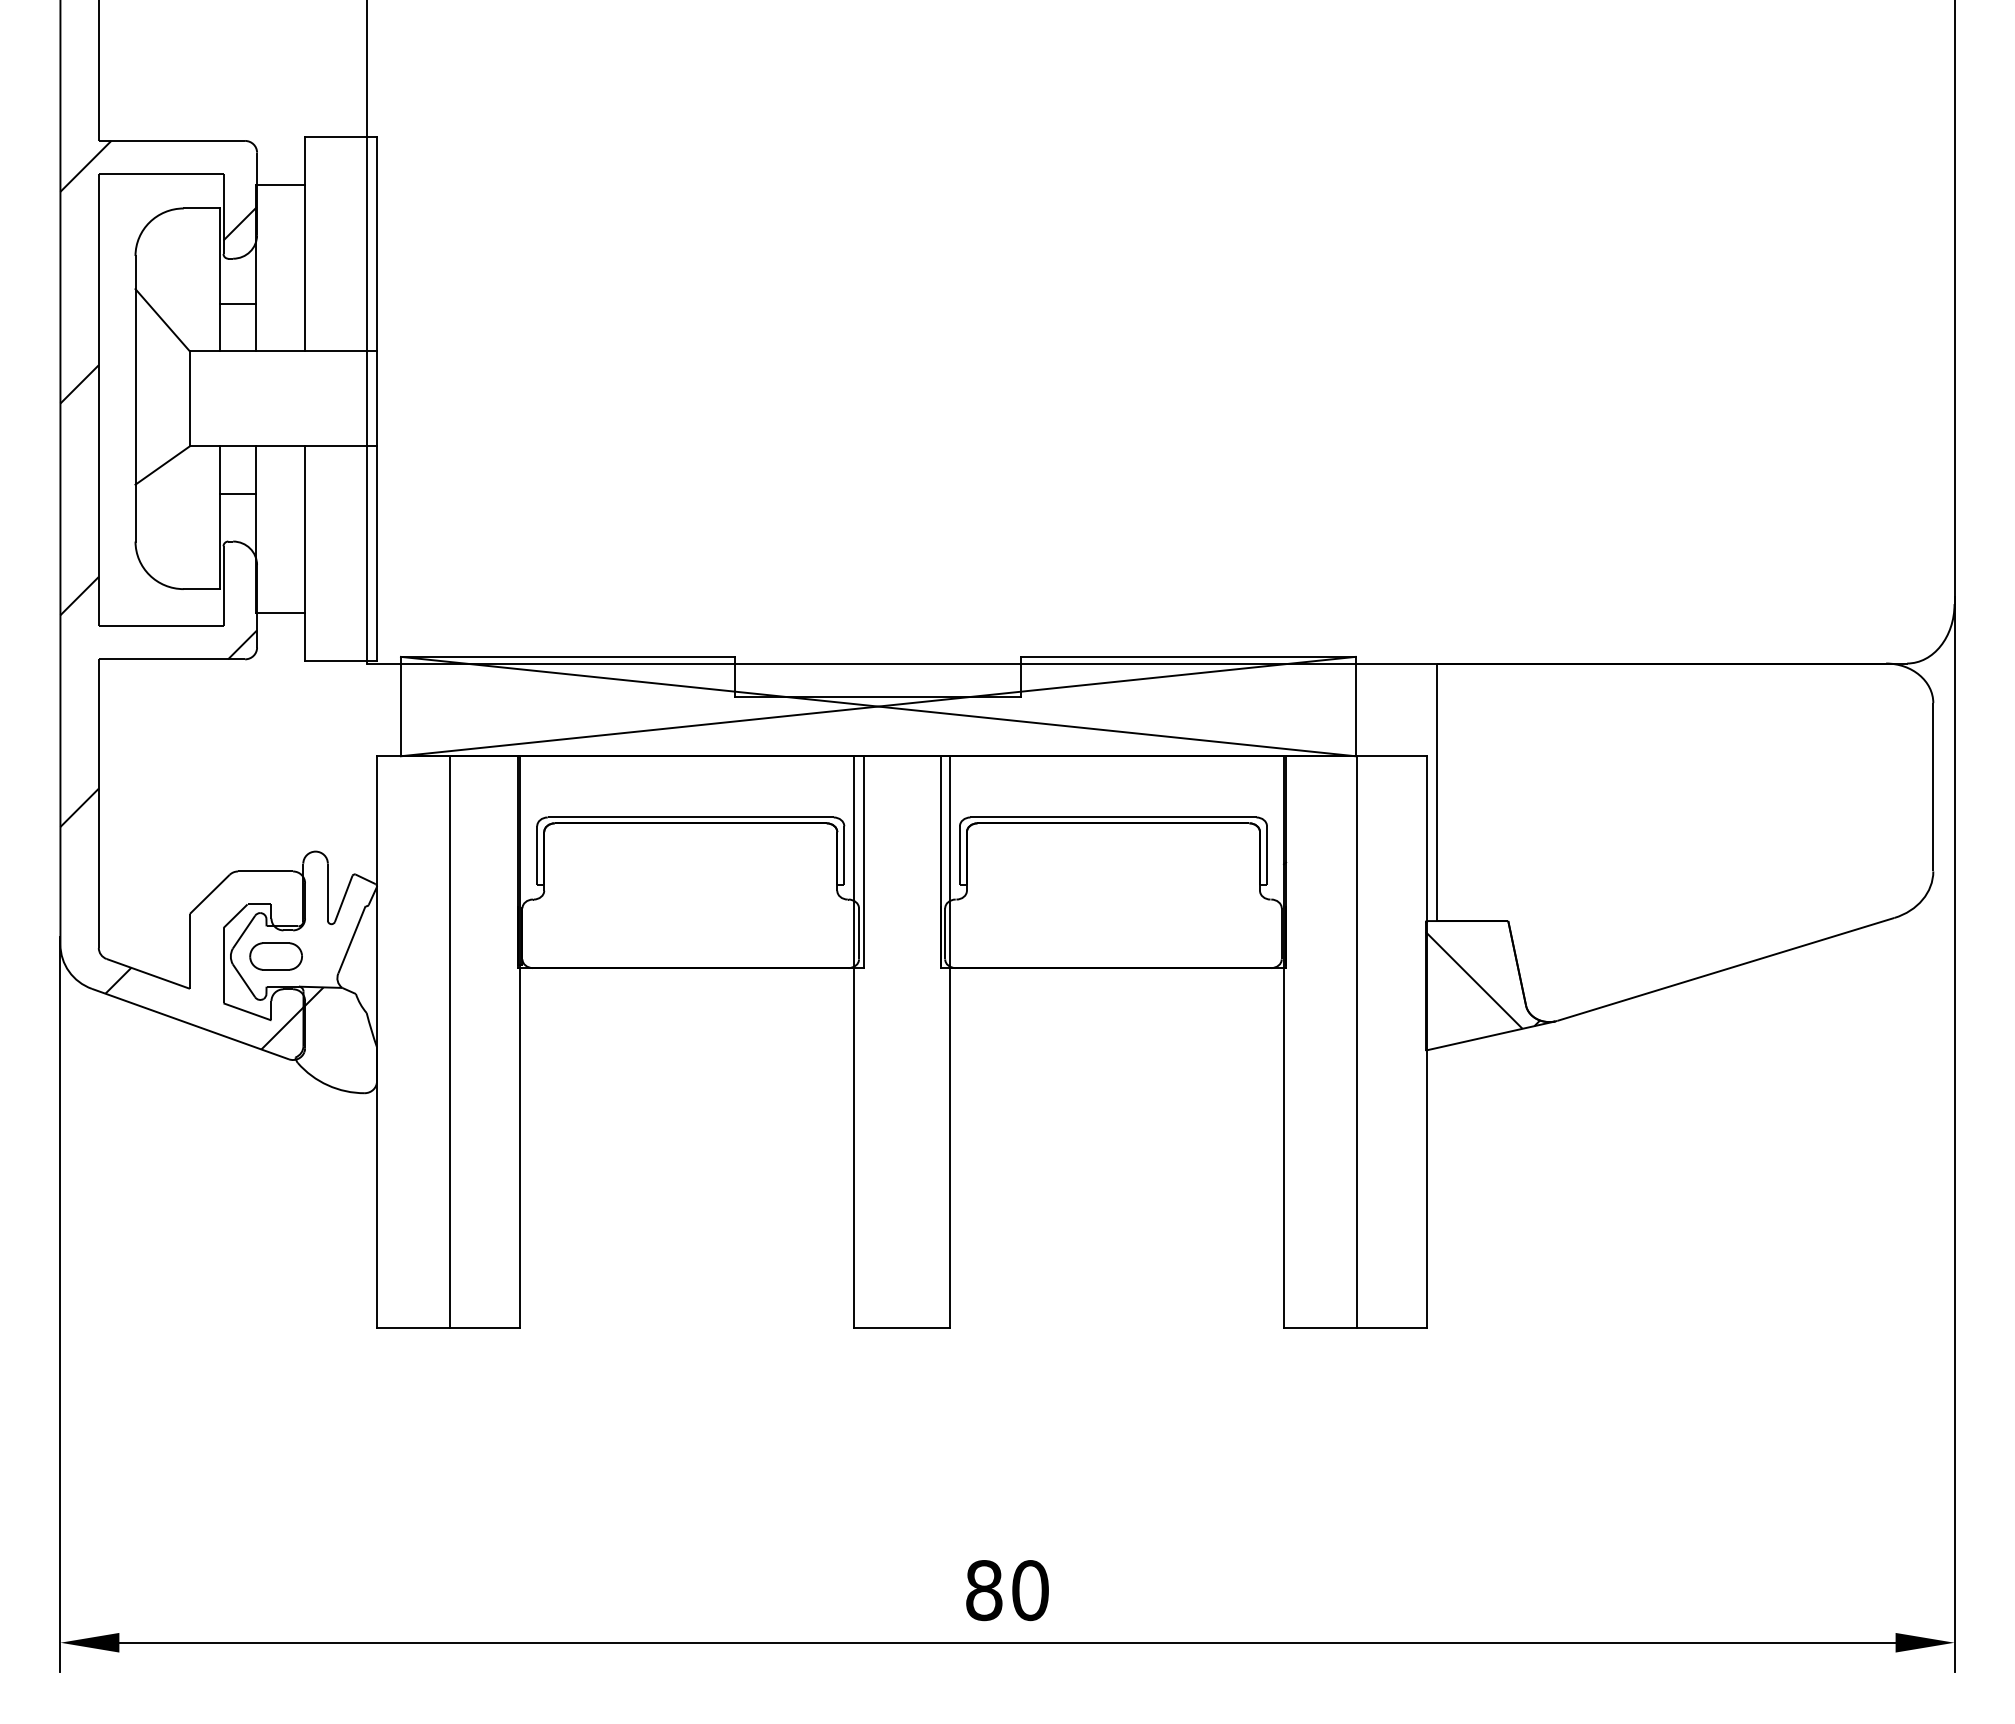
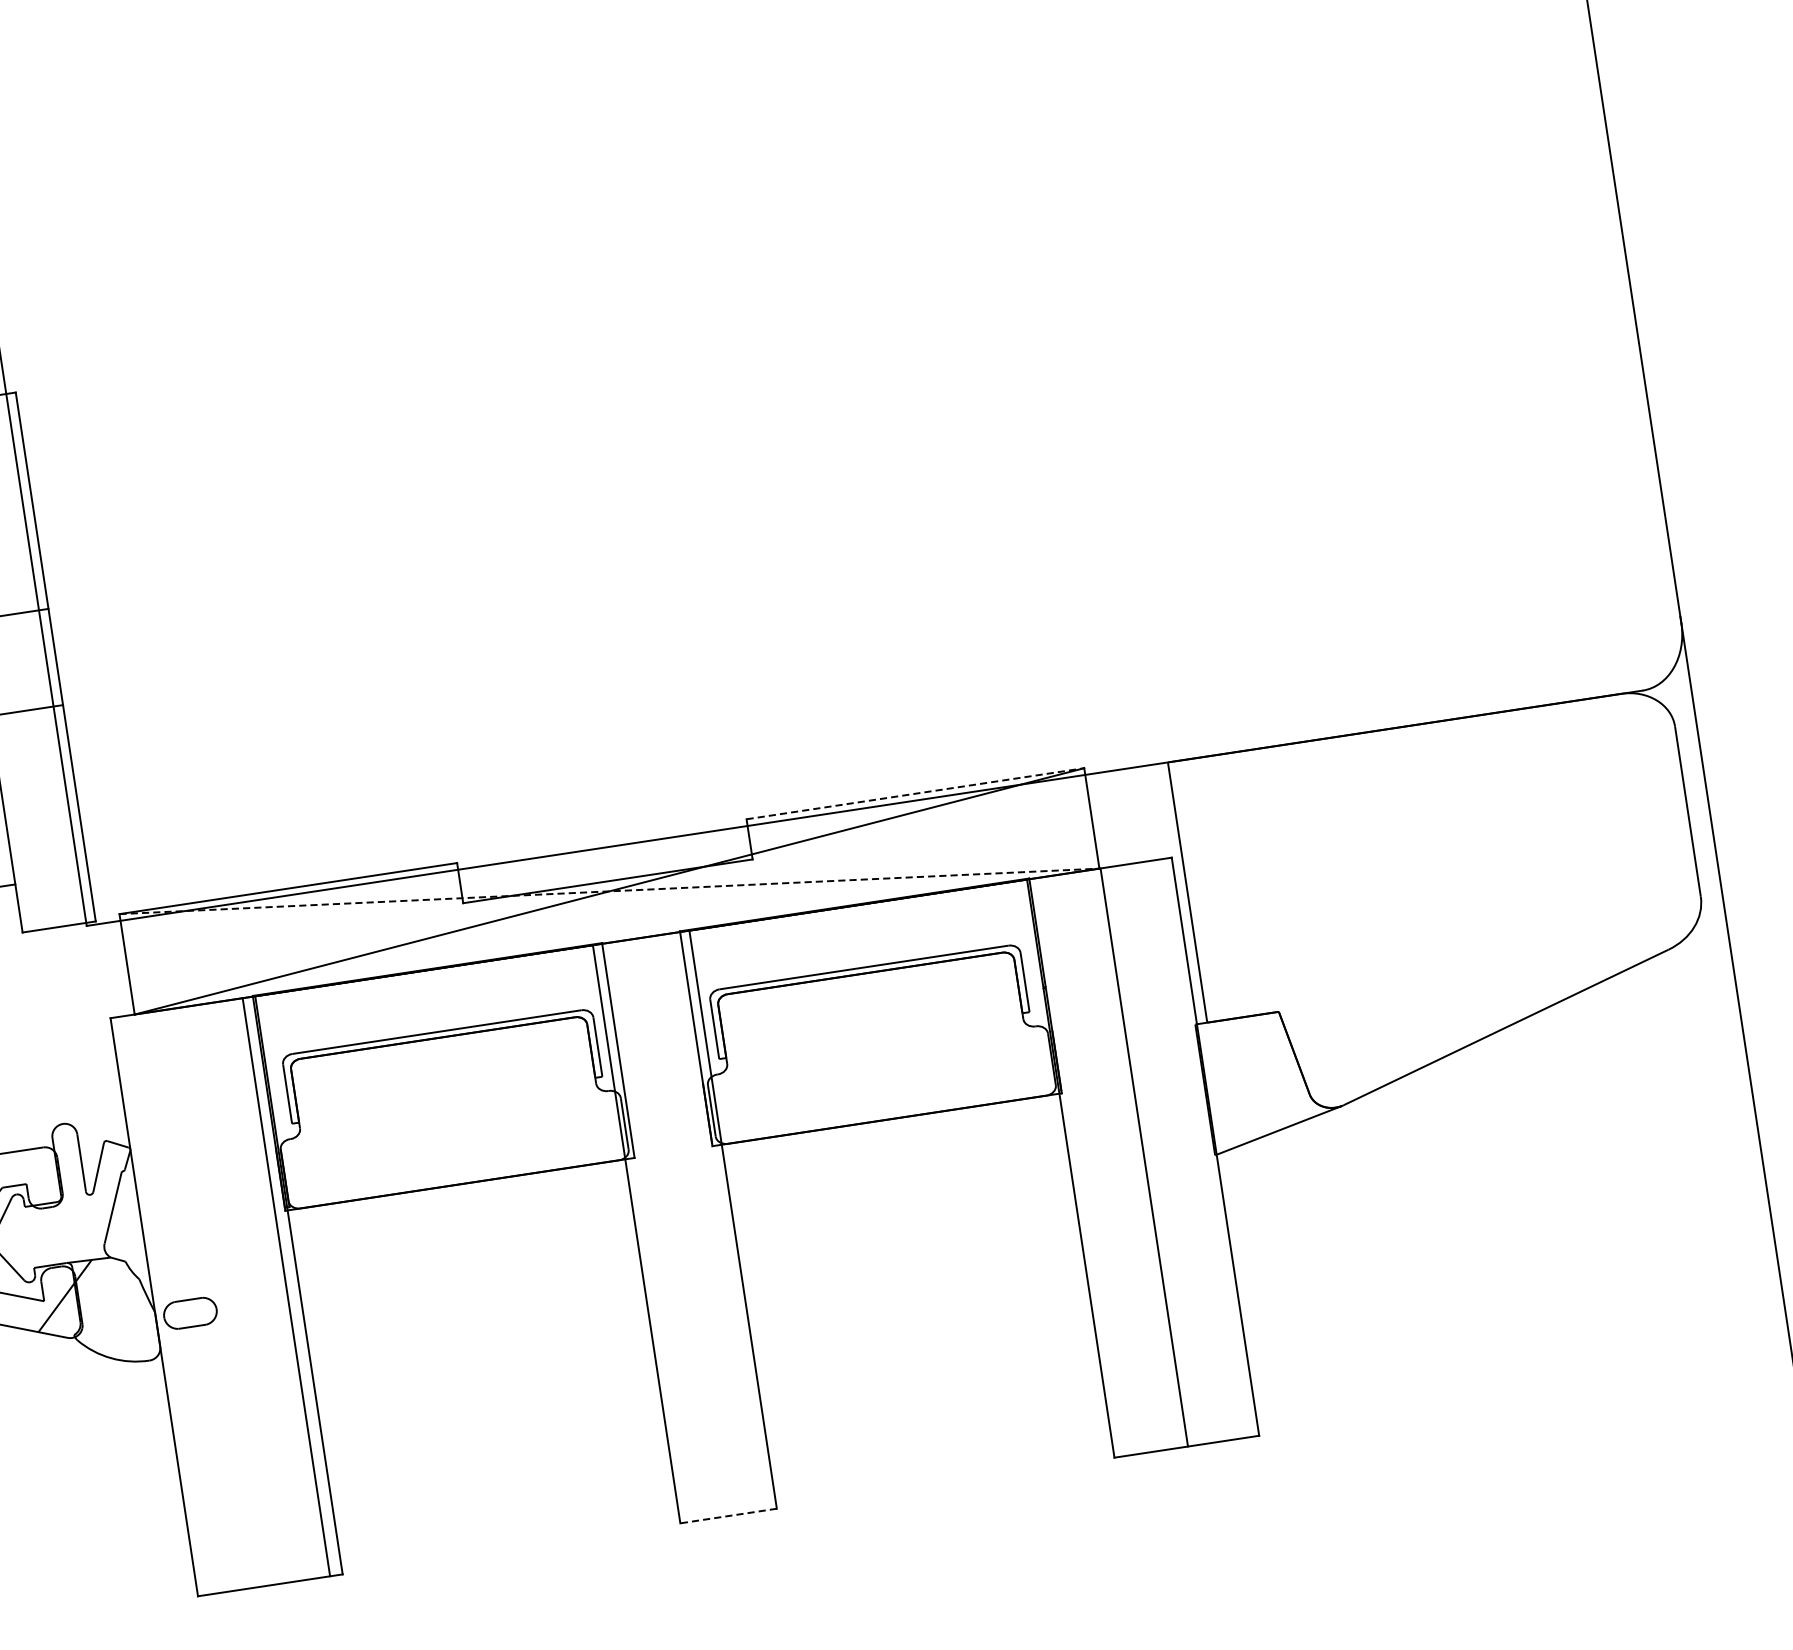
line: (1189, 656) -> (916, 793), solid -> dashed
line: (878, 706) -> (609, 891), solid -> dashed
part: (275, 956) -> (189, 1313), moved
hatch: (1482, 974) -> (1260, 1069), removed
line: (449, 1042) -> (286, 1287), moved
line: (902, 1328) -> (728, 1516), solid -> dashed

